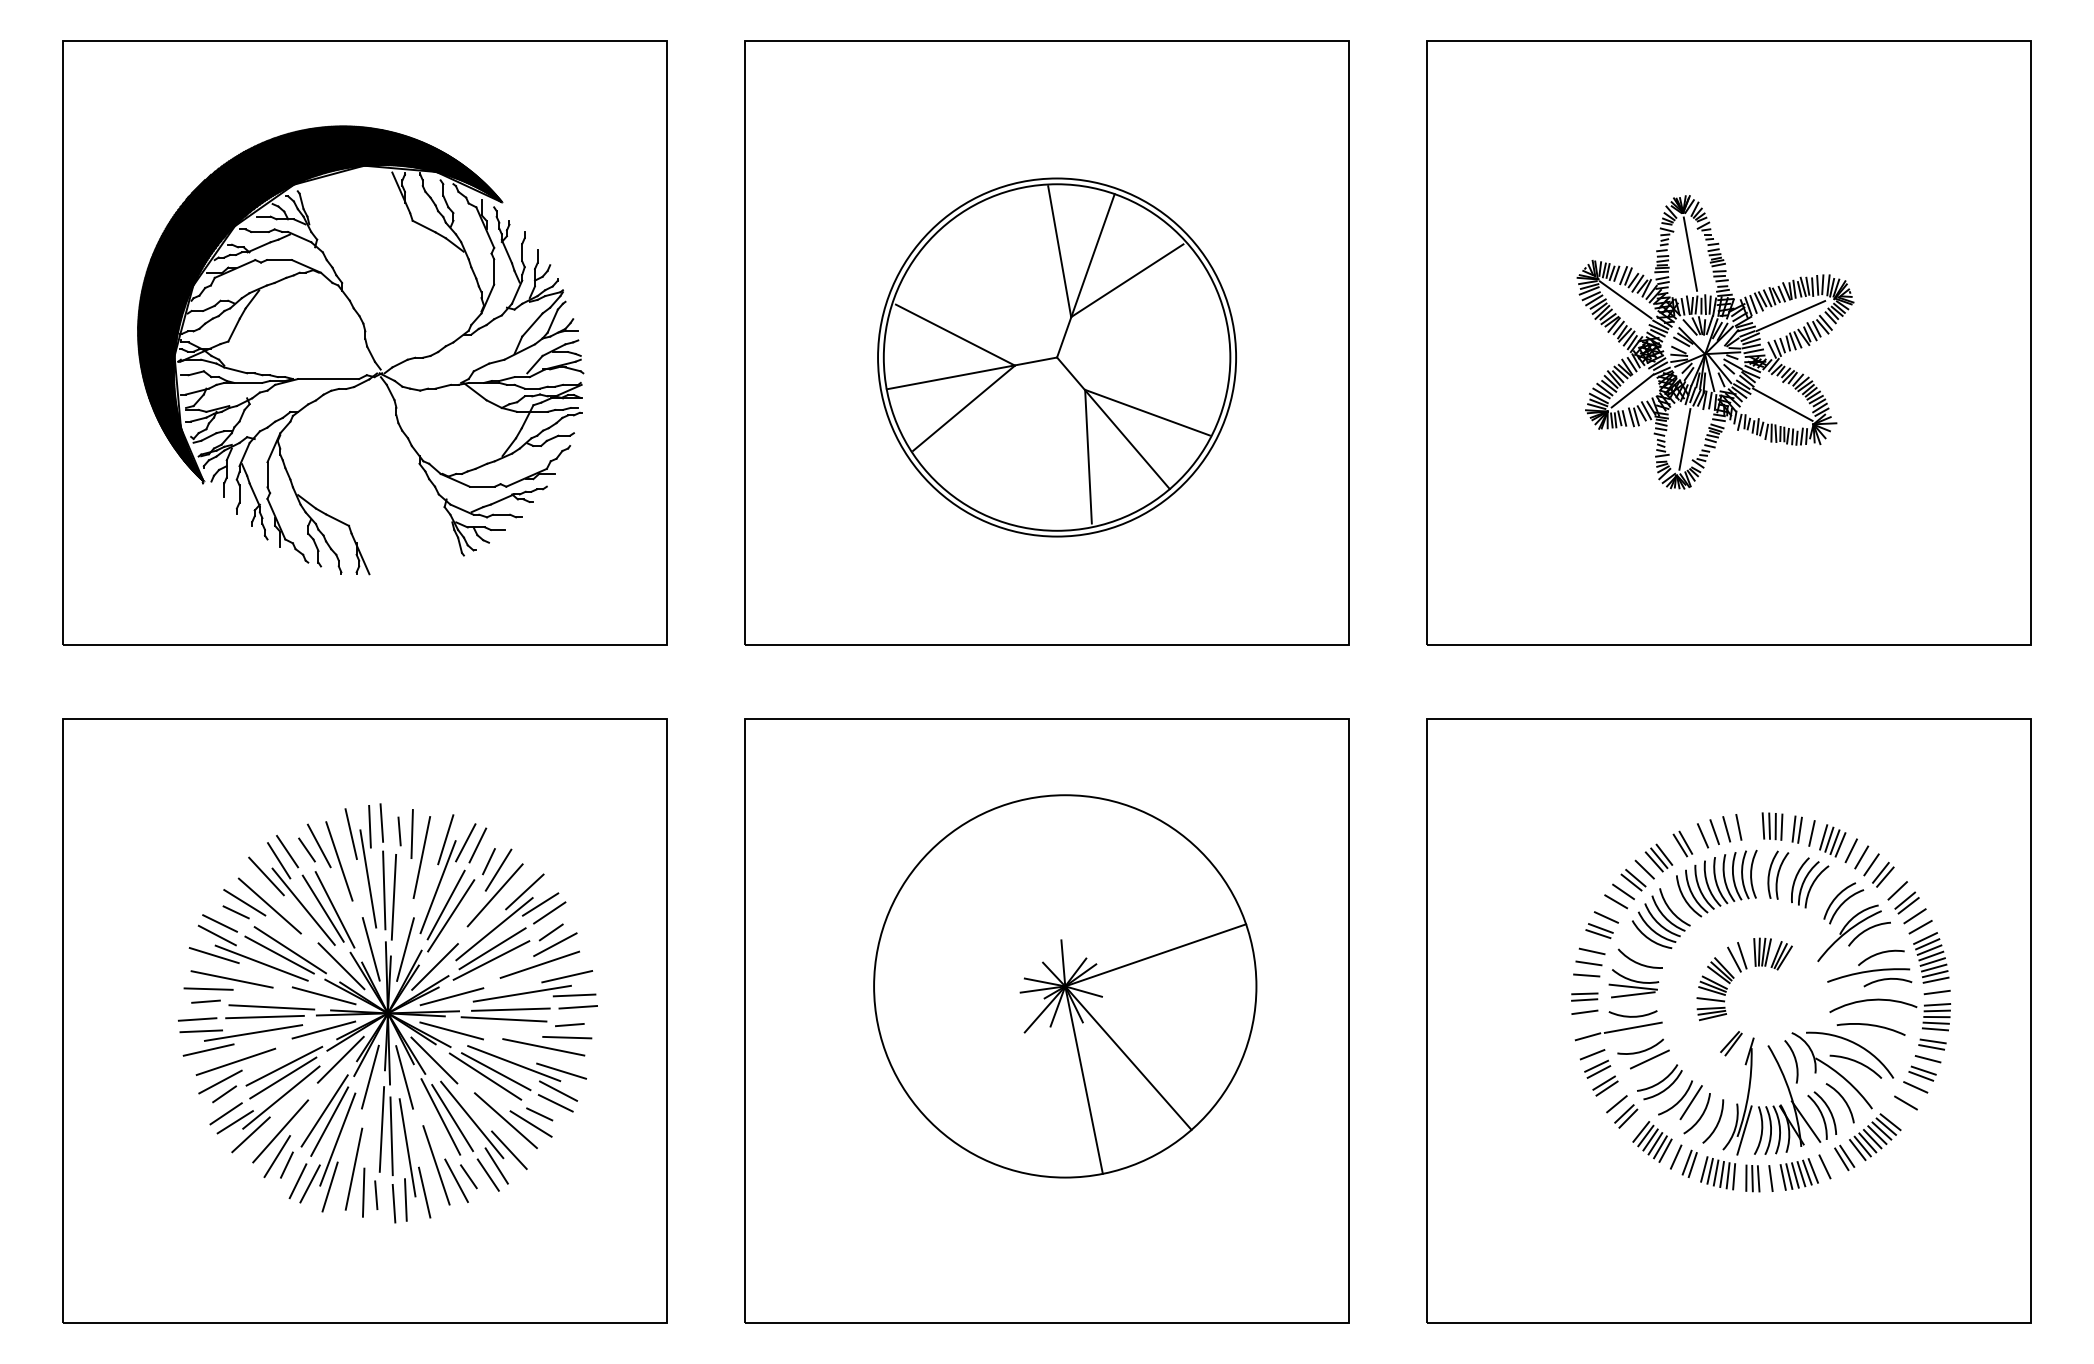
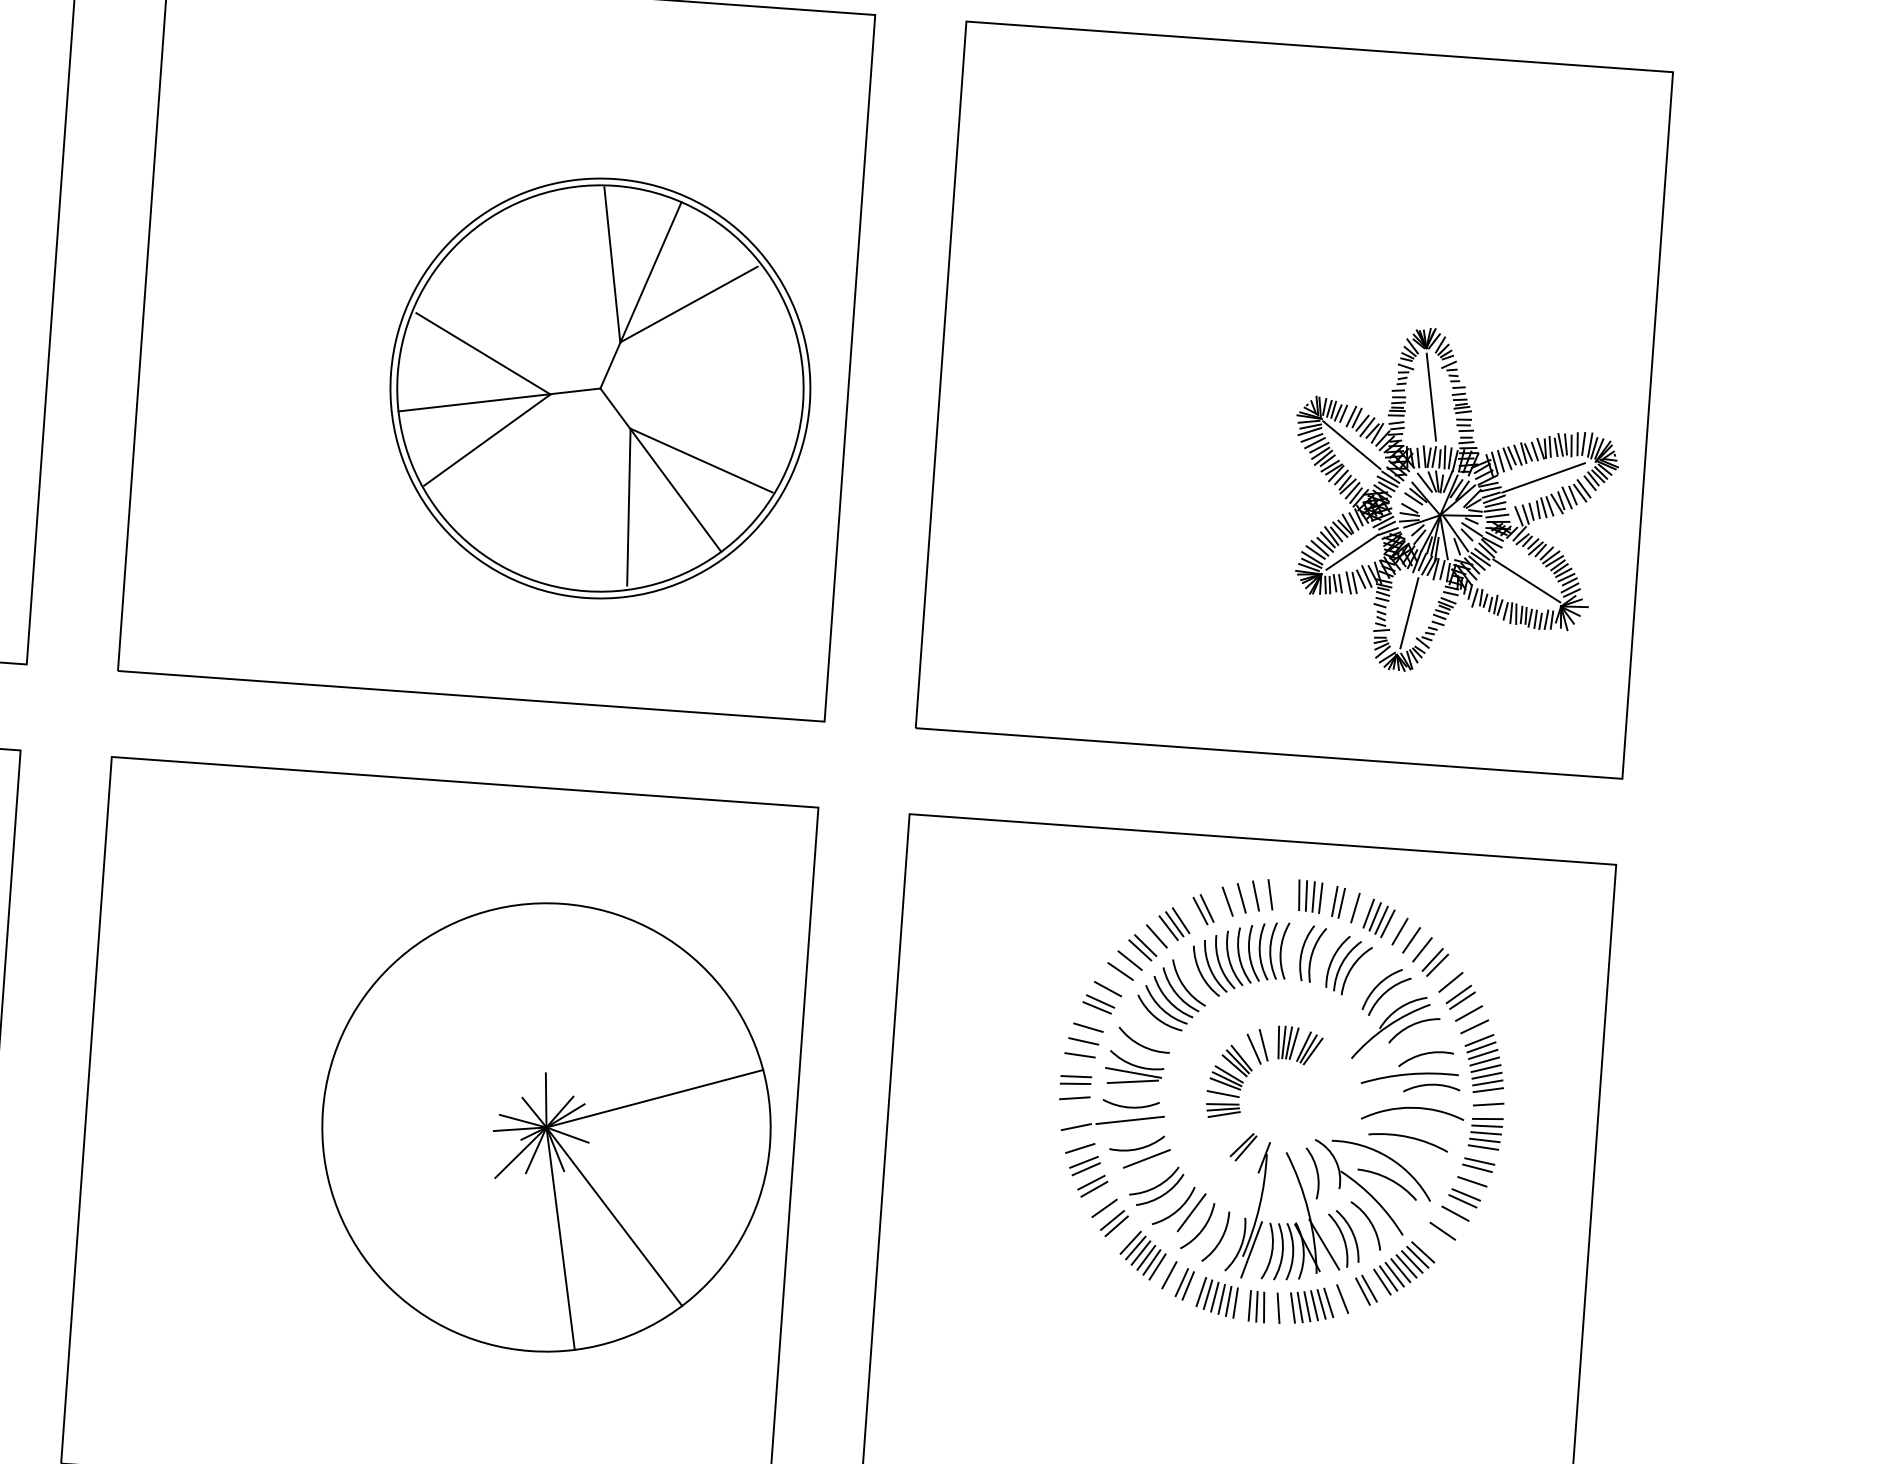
part: (1715, 342) -> (1453, 502), moved
part: (1056, 357) -> (599, 388), moved
part: (1065, 986) -> (546, 1127), moved
part: (1754, 1037) -> (1271, 1141), moved

